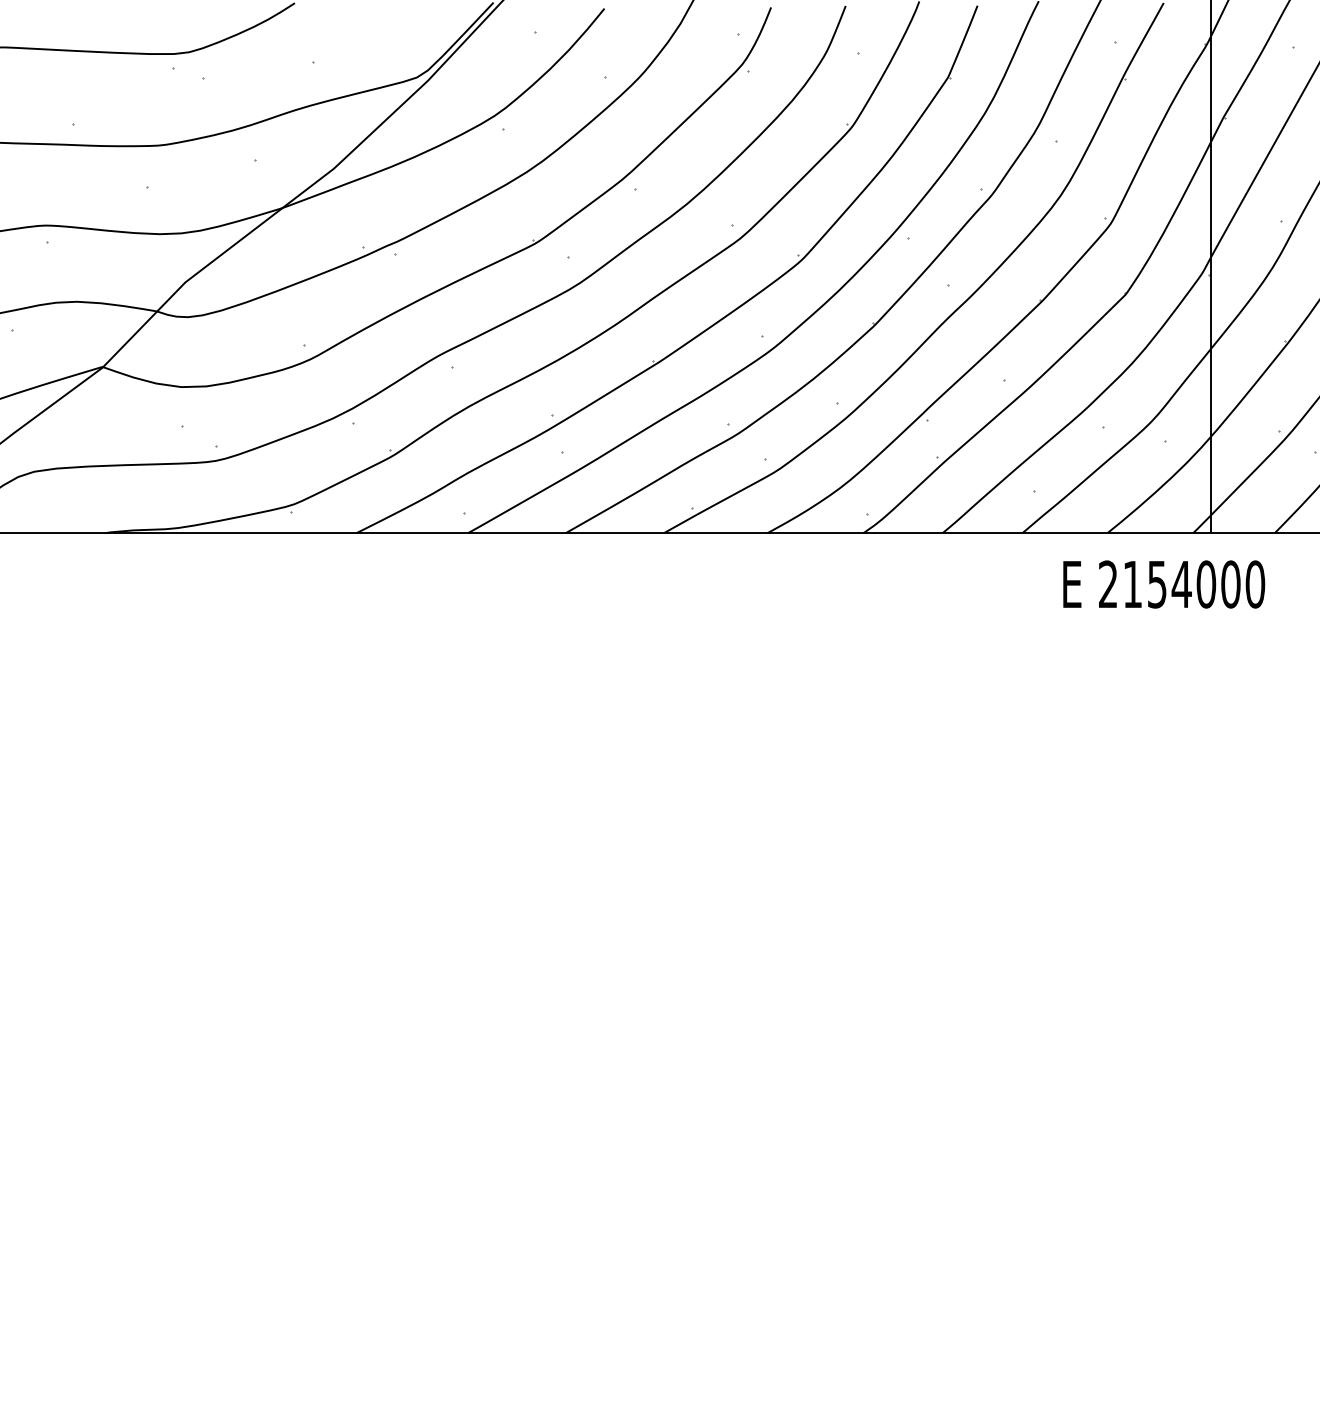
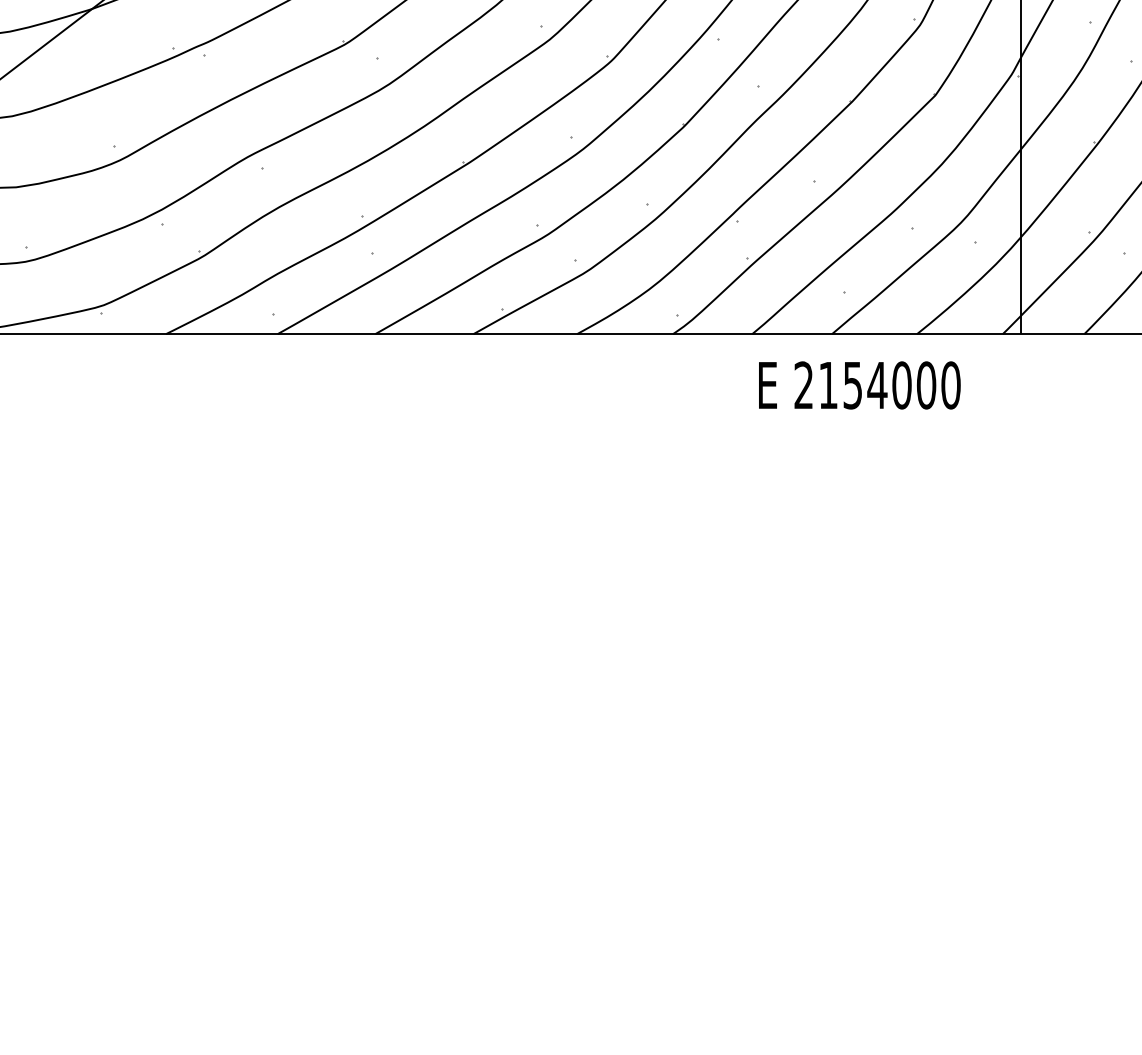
text: (1164, 584) -> (860, 385), moved

